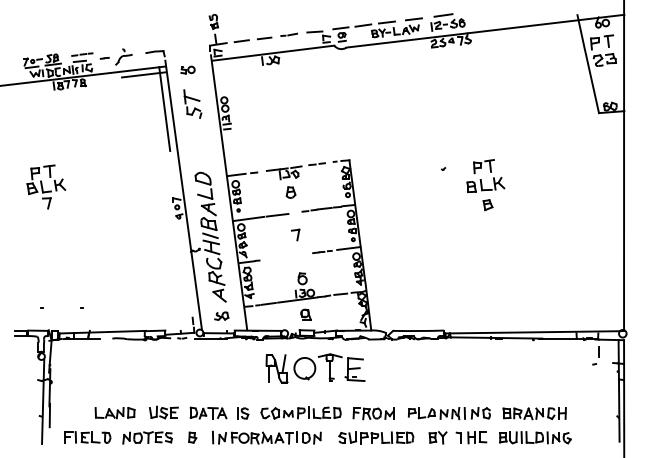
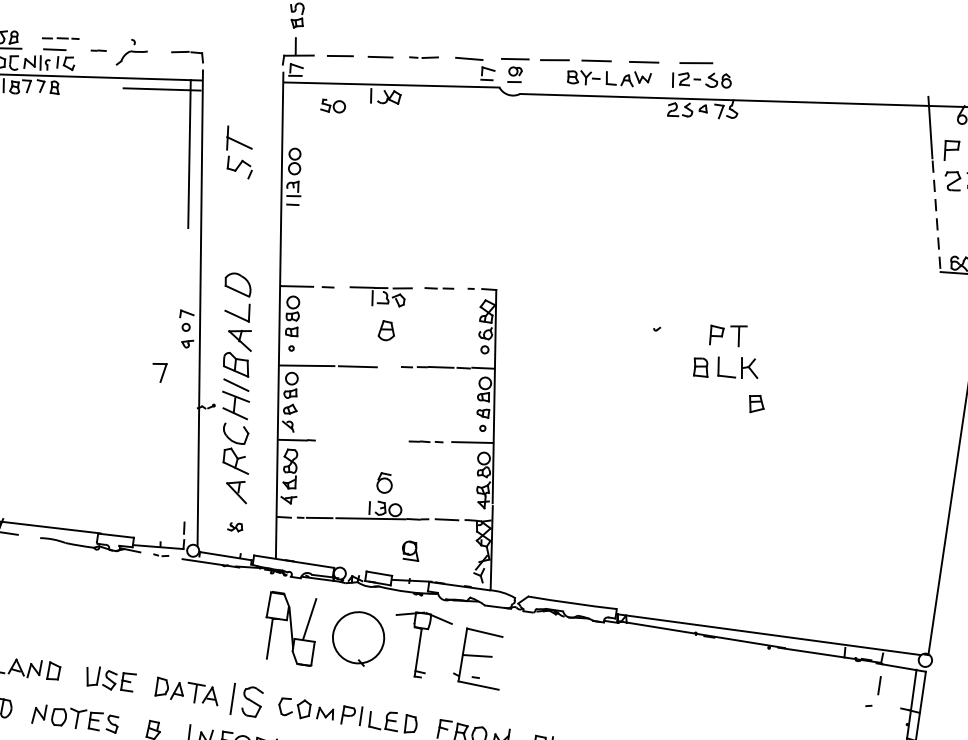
part: (187, 69) -> (332, 105), moved
line: (592, 81) -> (937, 215), solid -> dashed
part: (487, 205) -> (755, 404), moved
part: (295, 234) -> (158, 371), moved
part: (305, 314) -> (410, 550), moved
part: (221, 315) -> (235, 526), size x0.6
part: (315, 368) -> (384, 641), size x1.4
part: (243, 413) -> (248, 701), size x1.6

